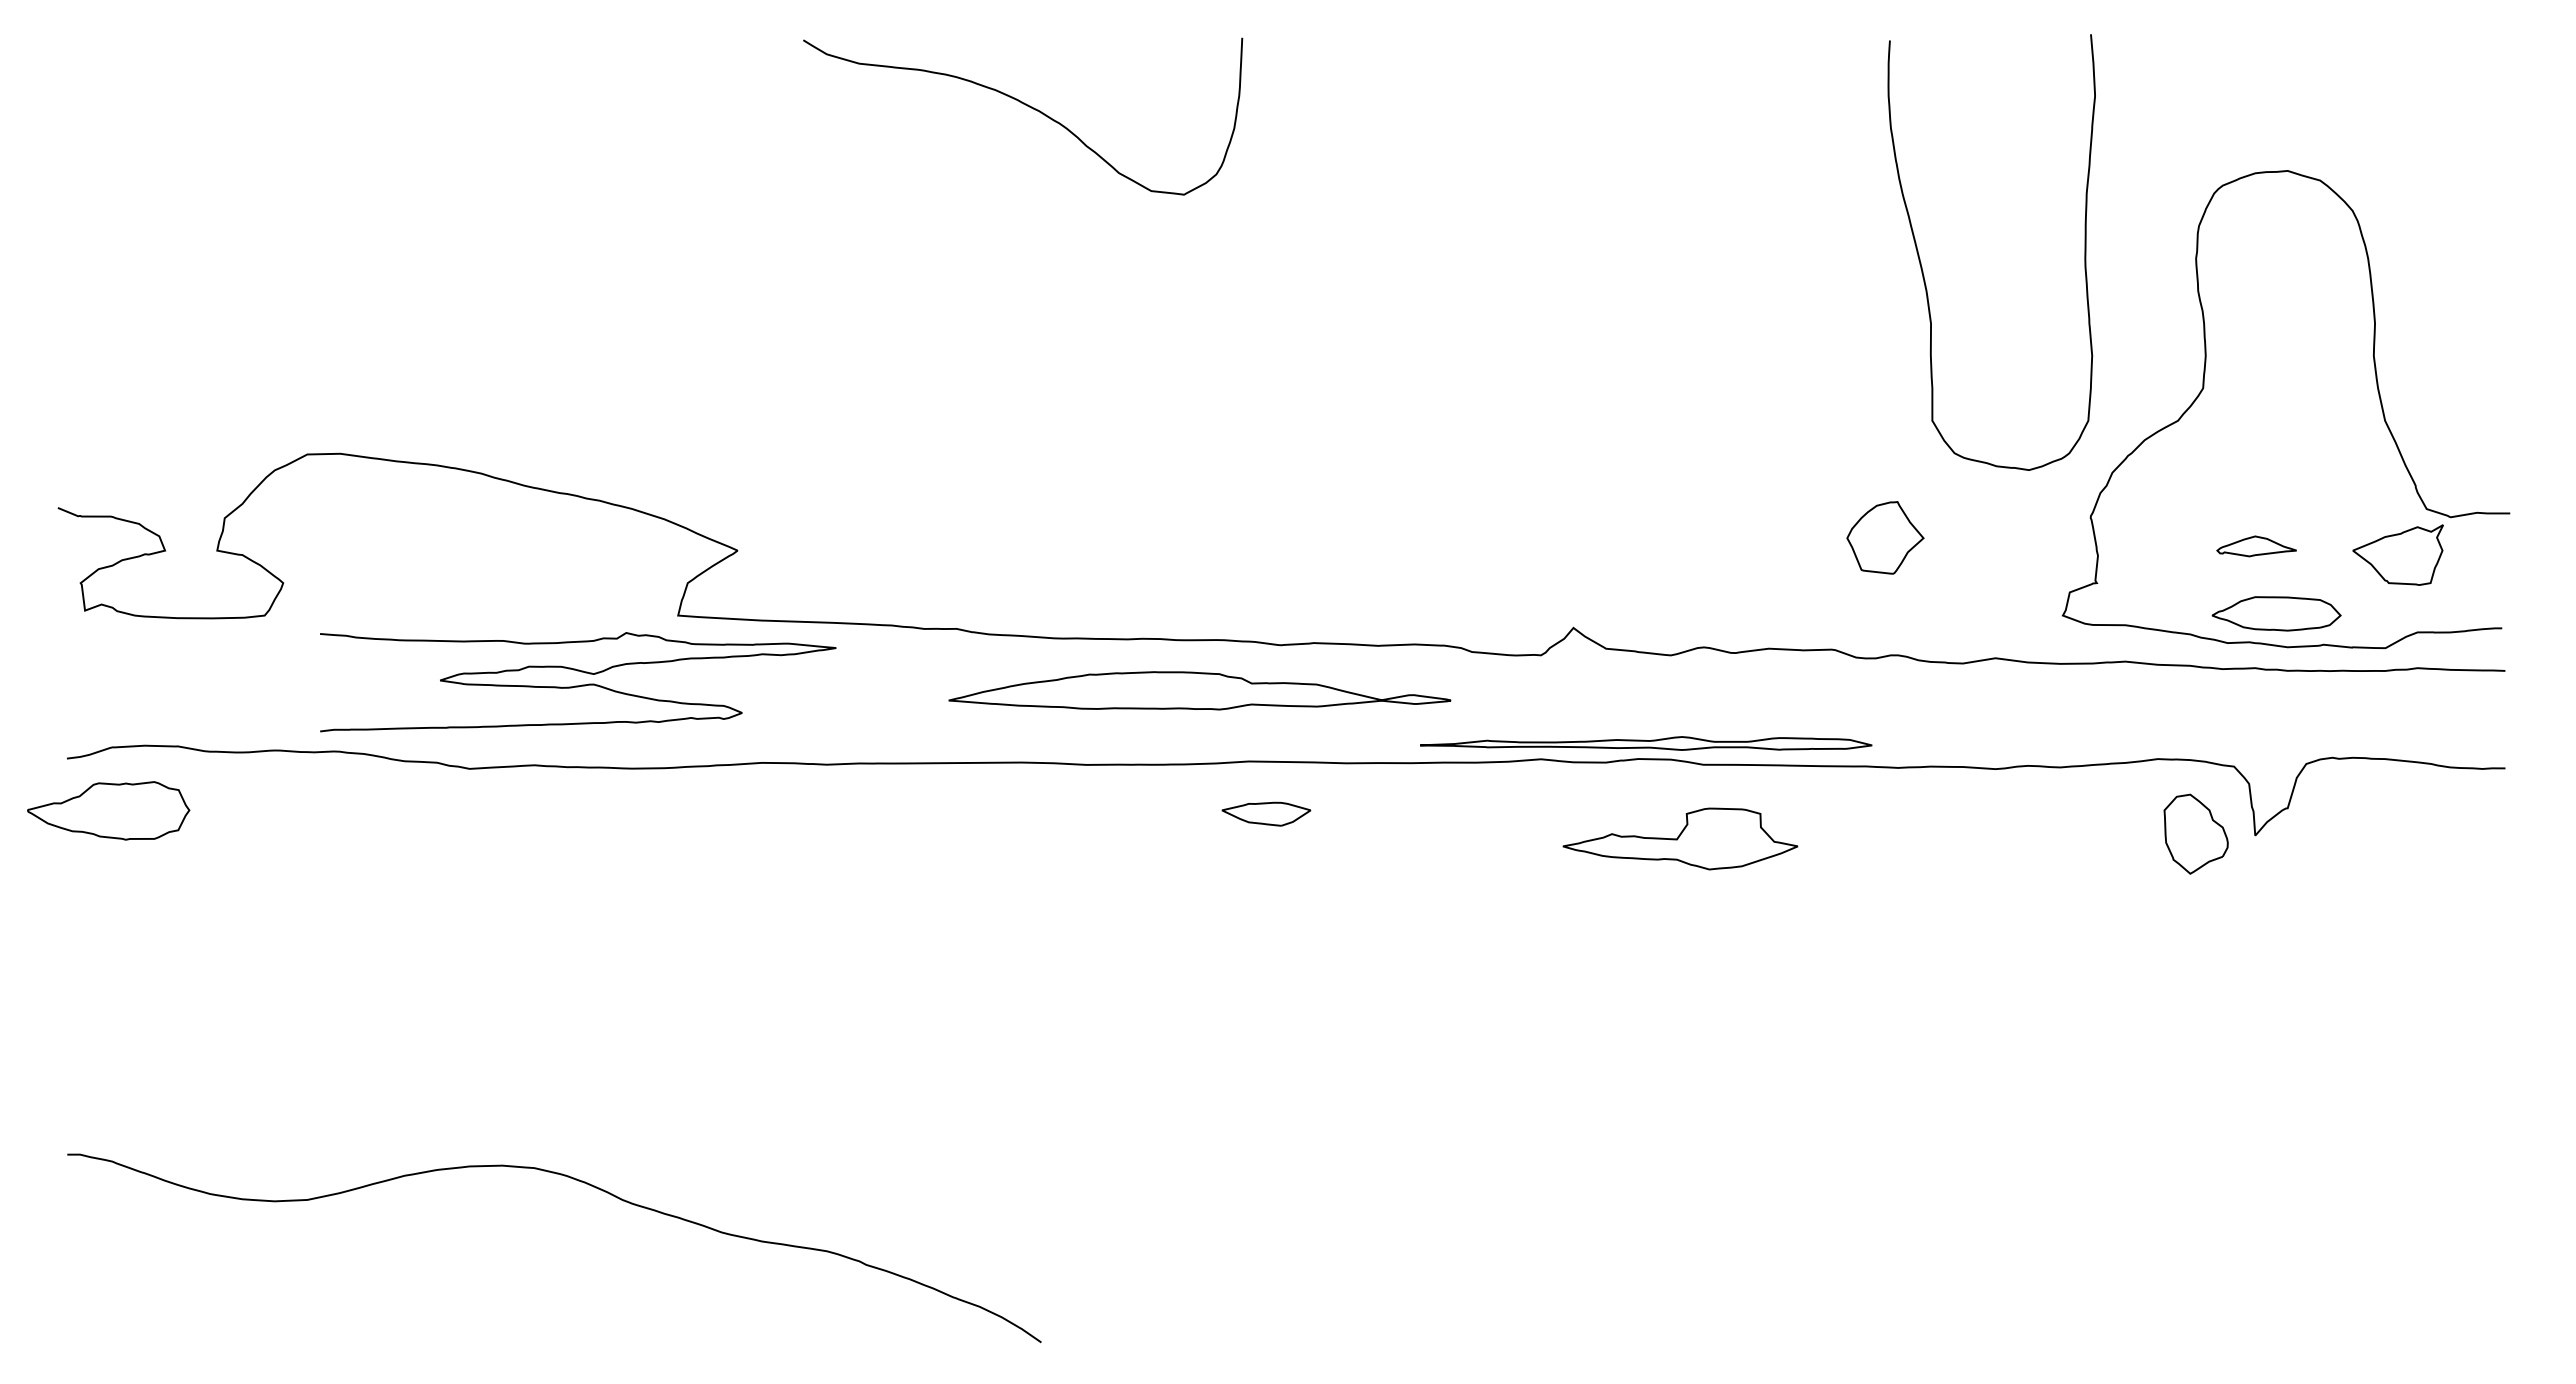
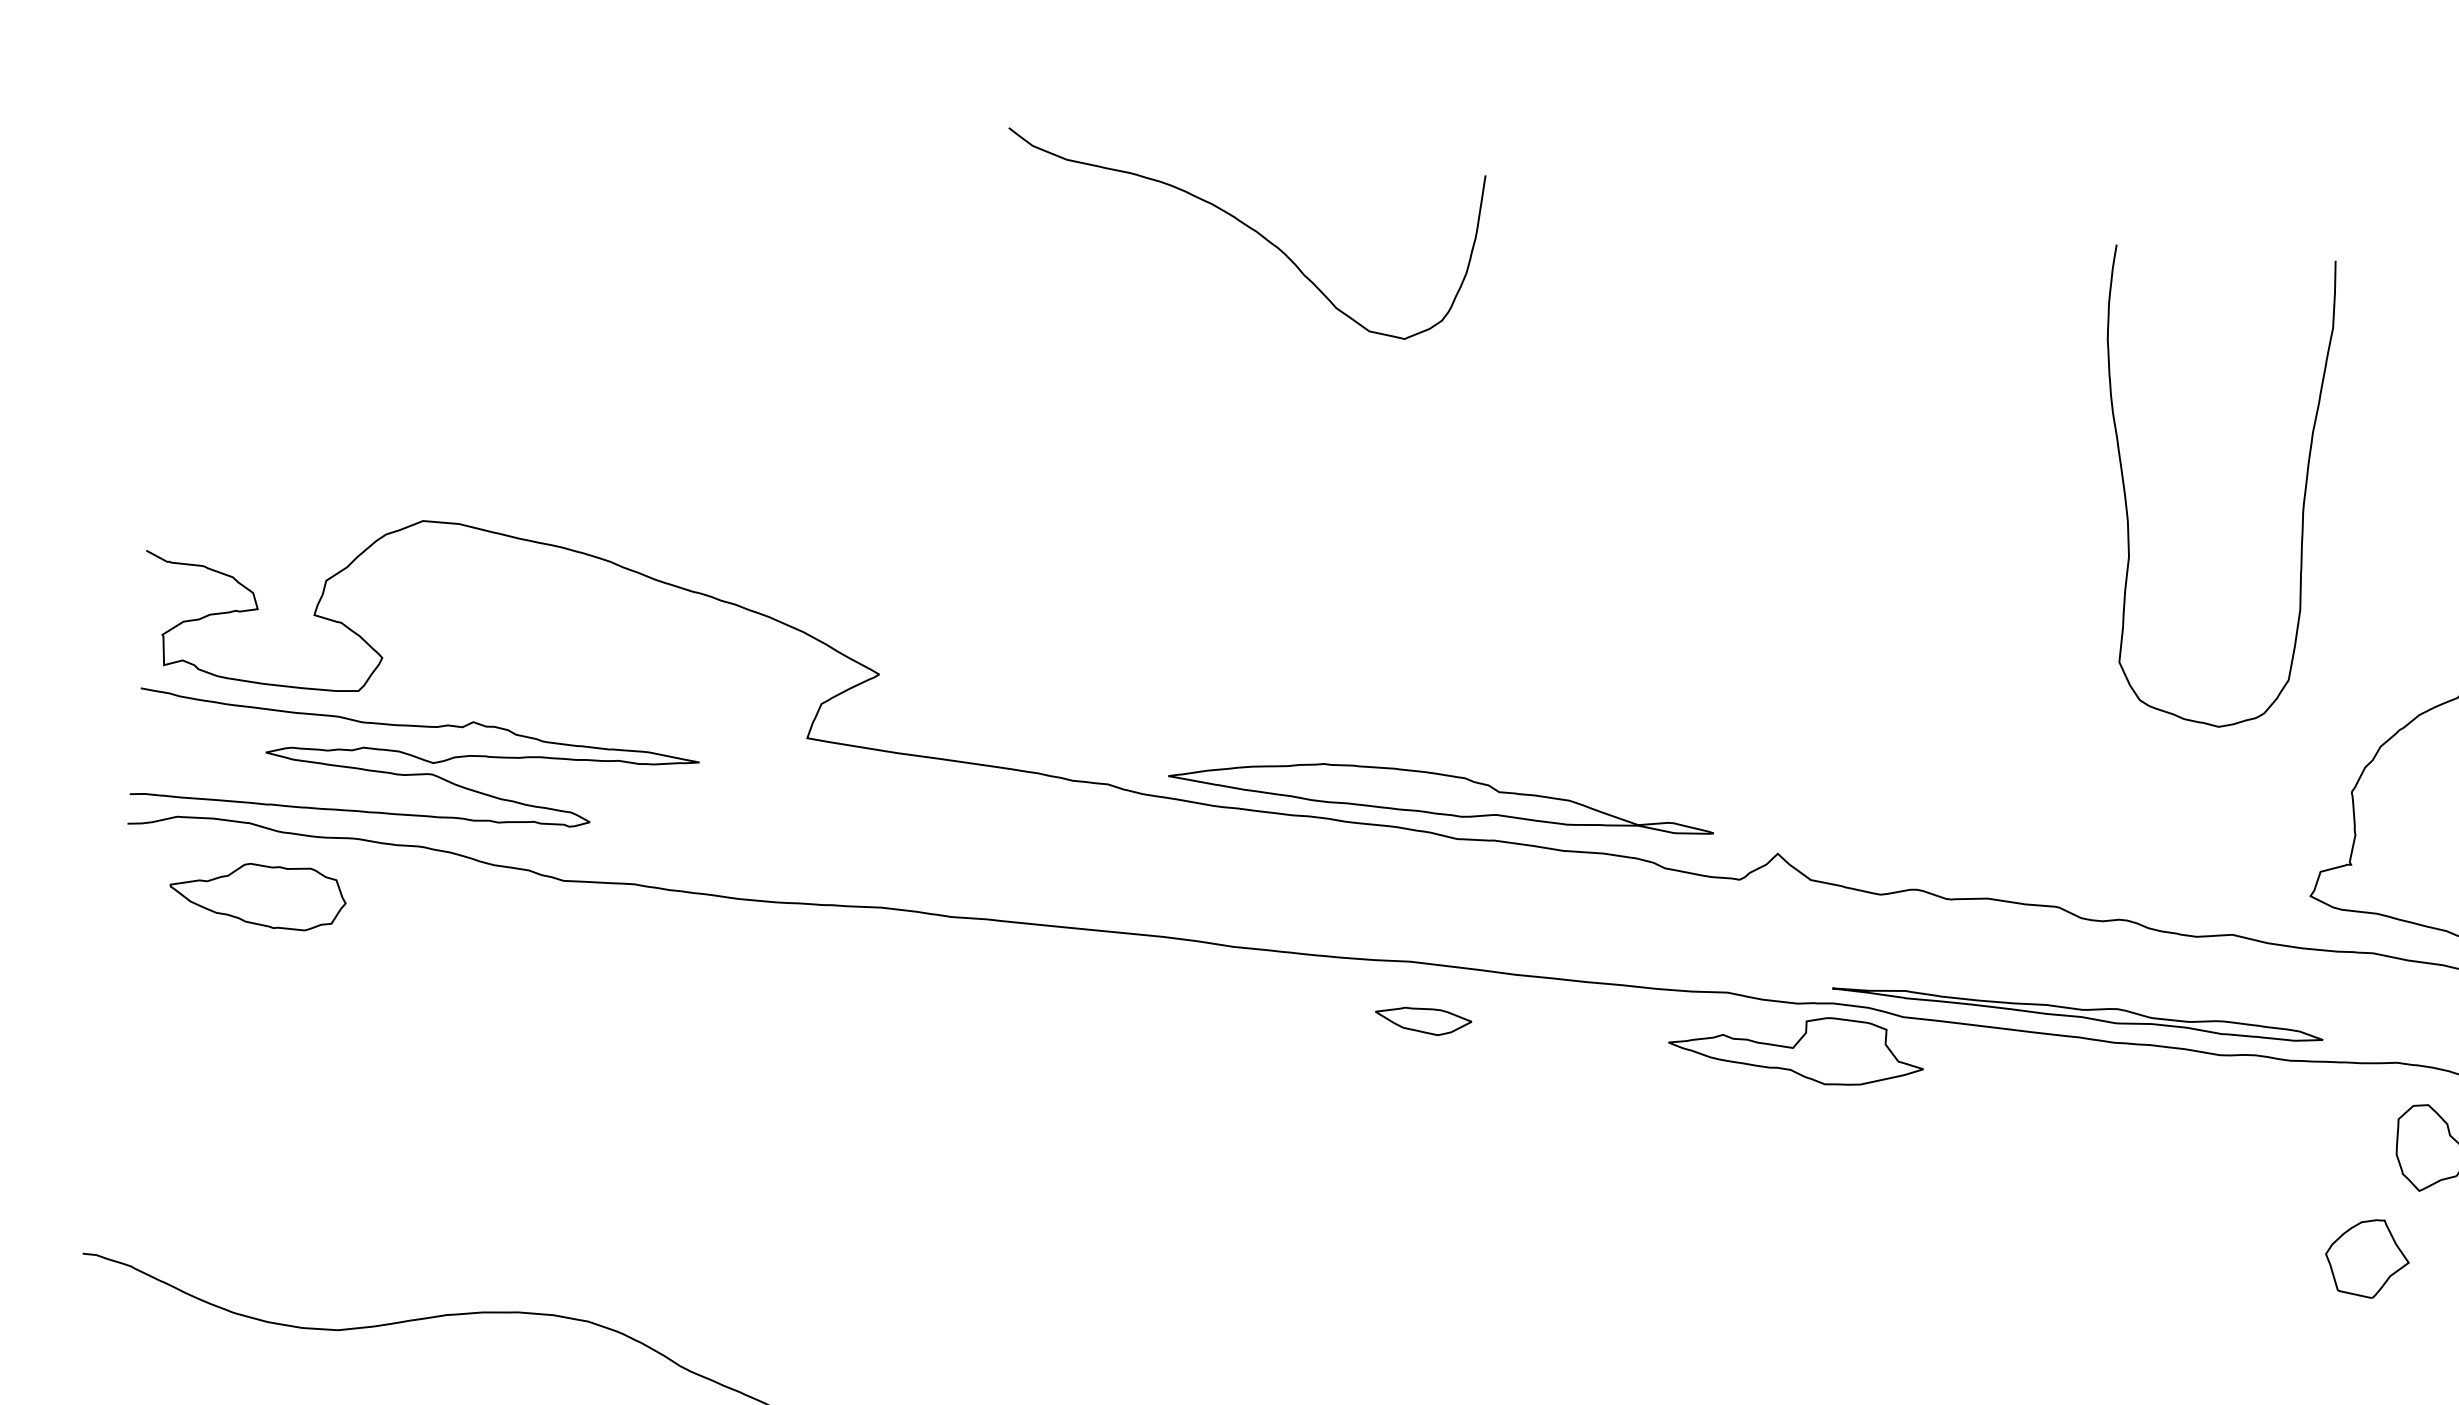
curve: (1922, 266) -> (2126, 493), moved
part: (1885, 537) -> (2367, 1257), moved
curve: (578, 685) -> (415, 773), moved
part: (1199, 690) -> (1441, 793), moved
part: (1646, 743) -> (2078, 1012), moved
part: (108, 810) -> (257, 894), moved
part: (1680, 838) -> (1796, 1047), moved

